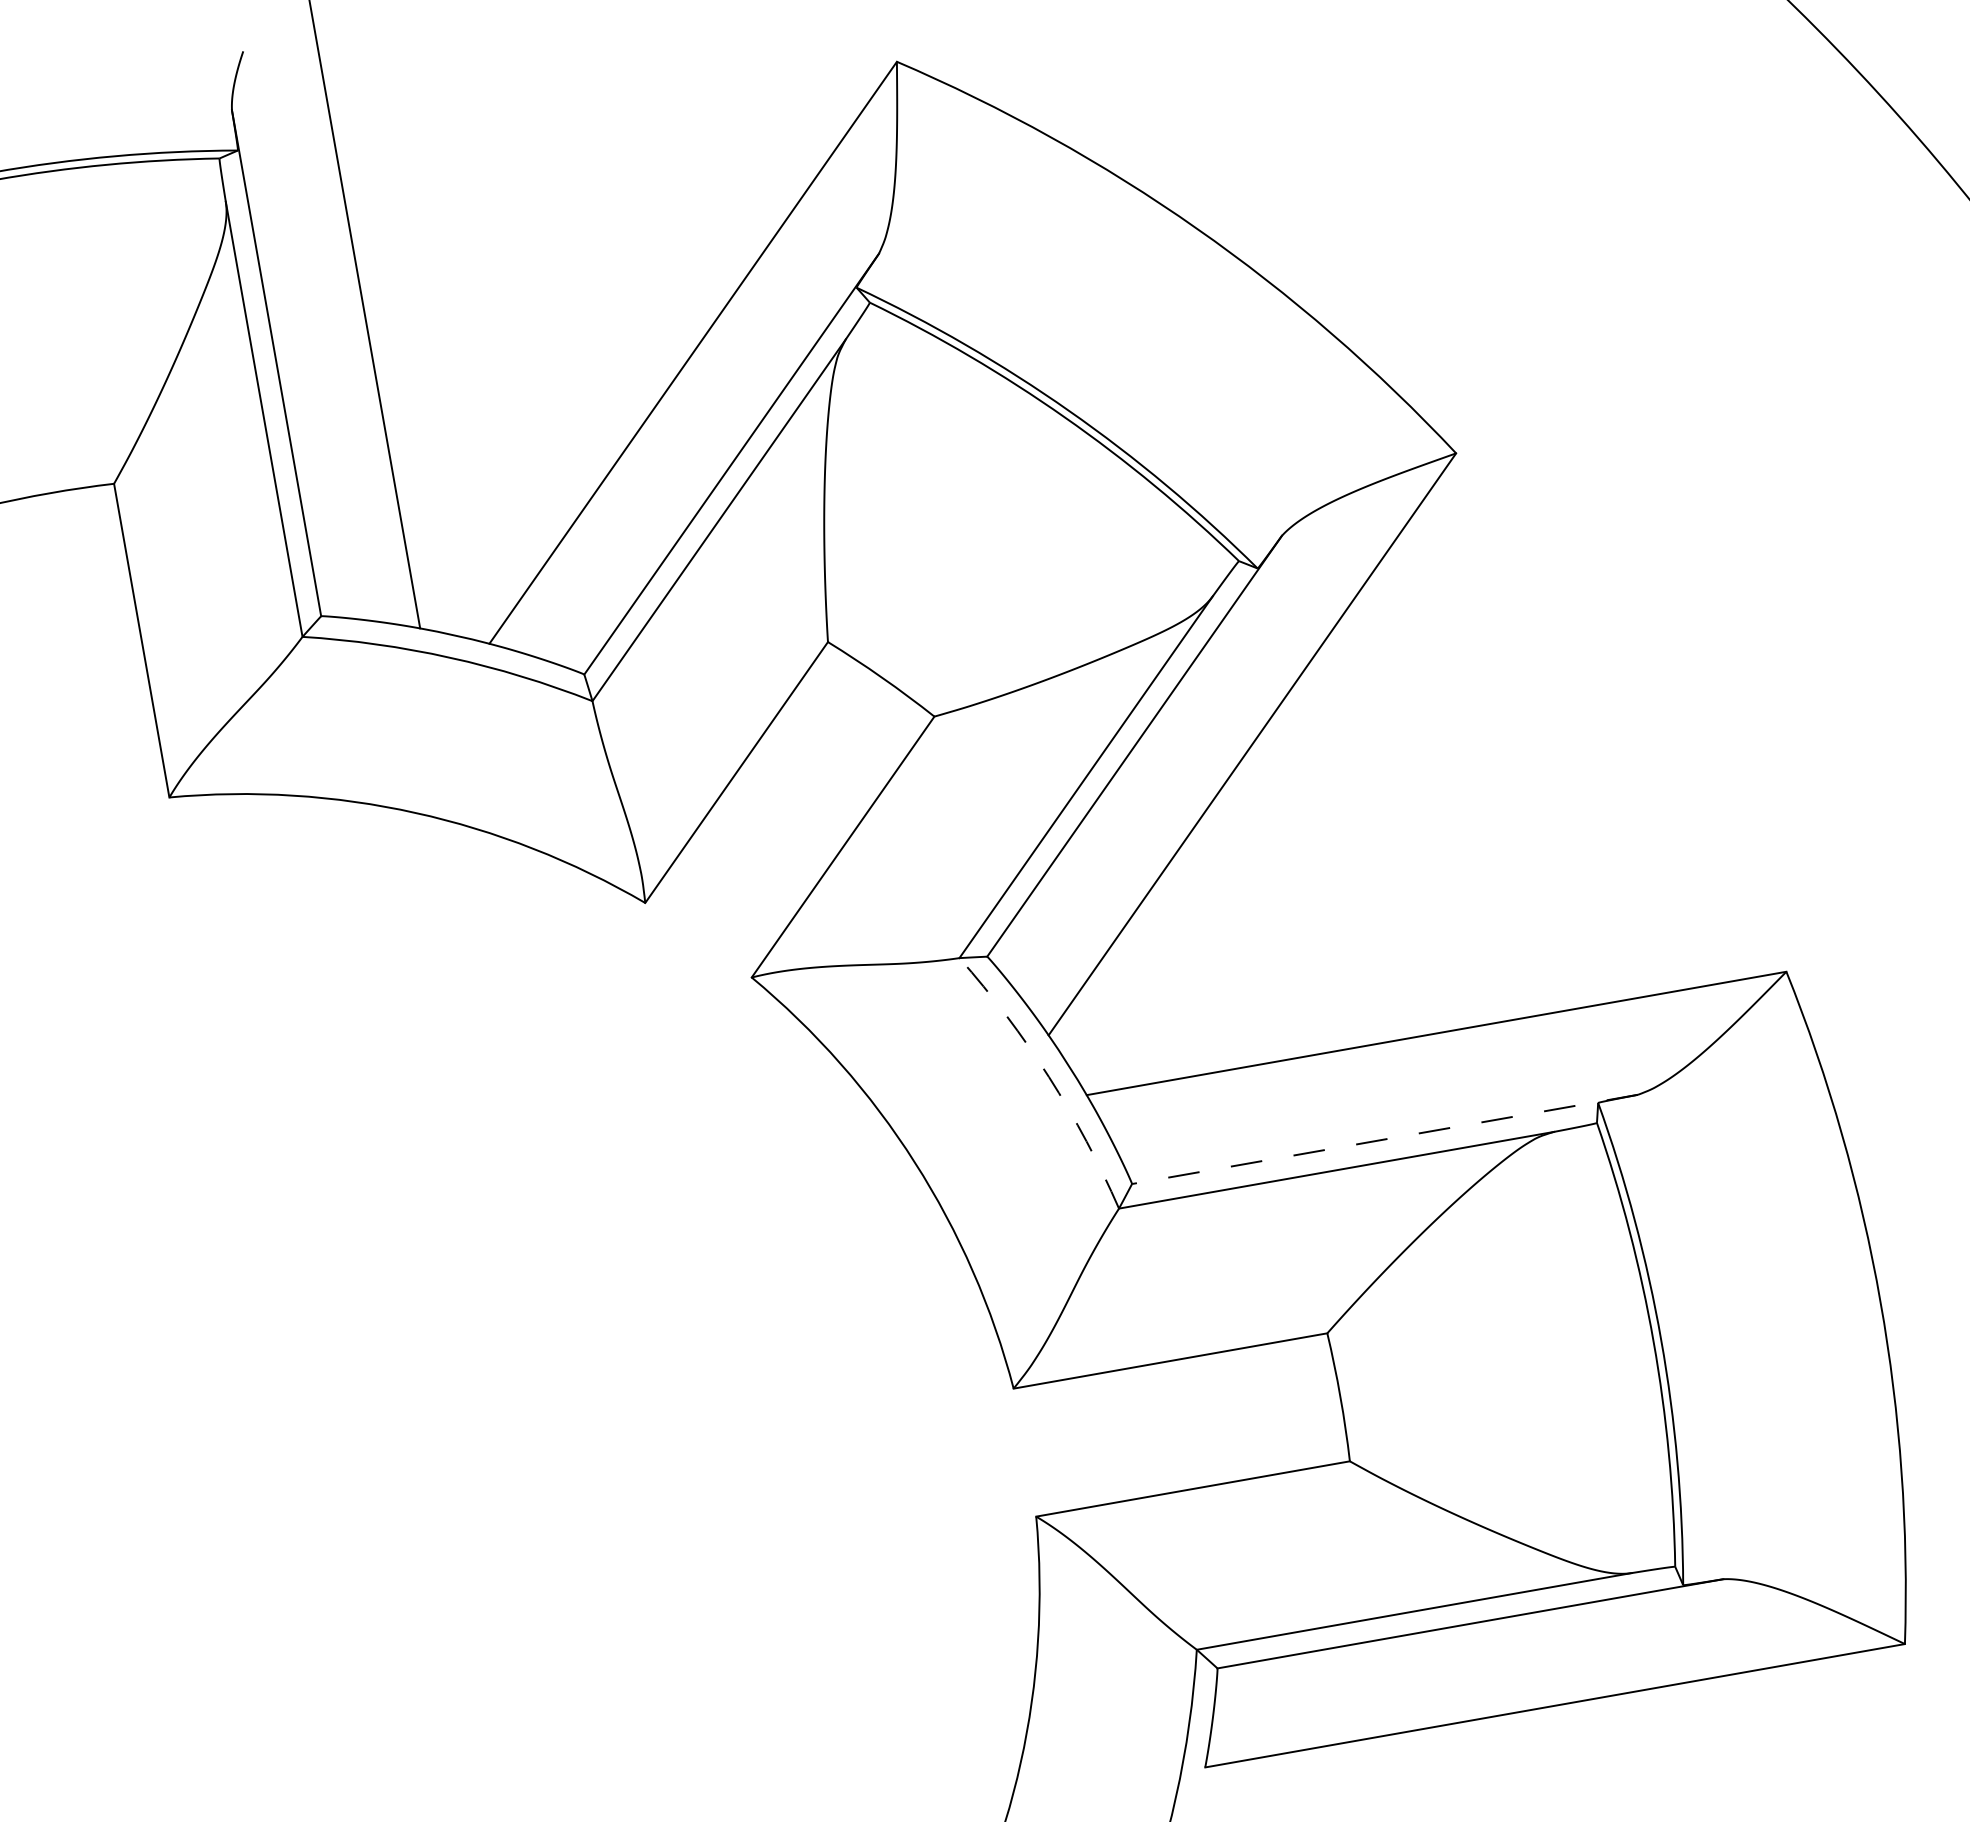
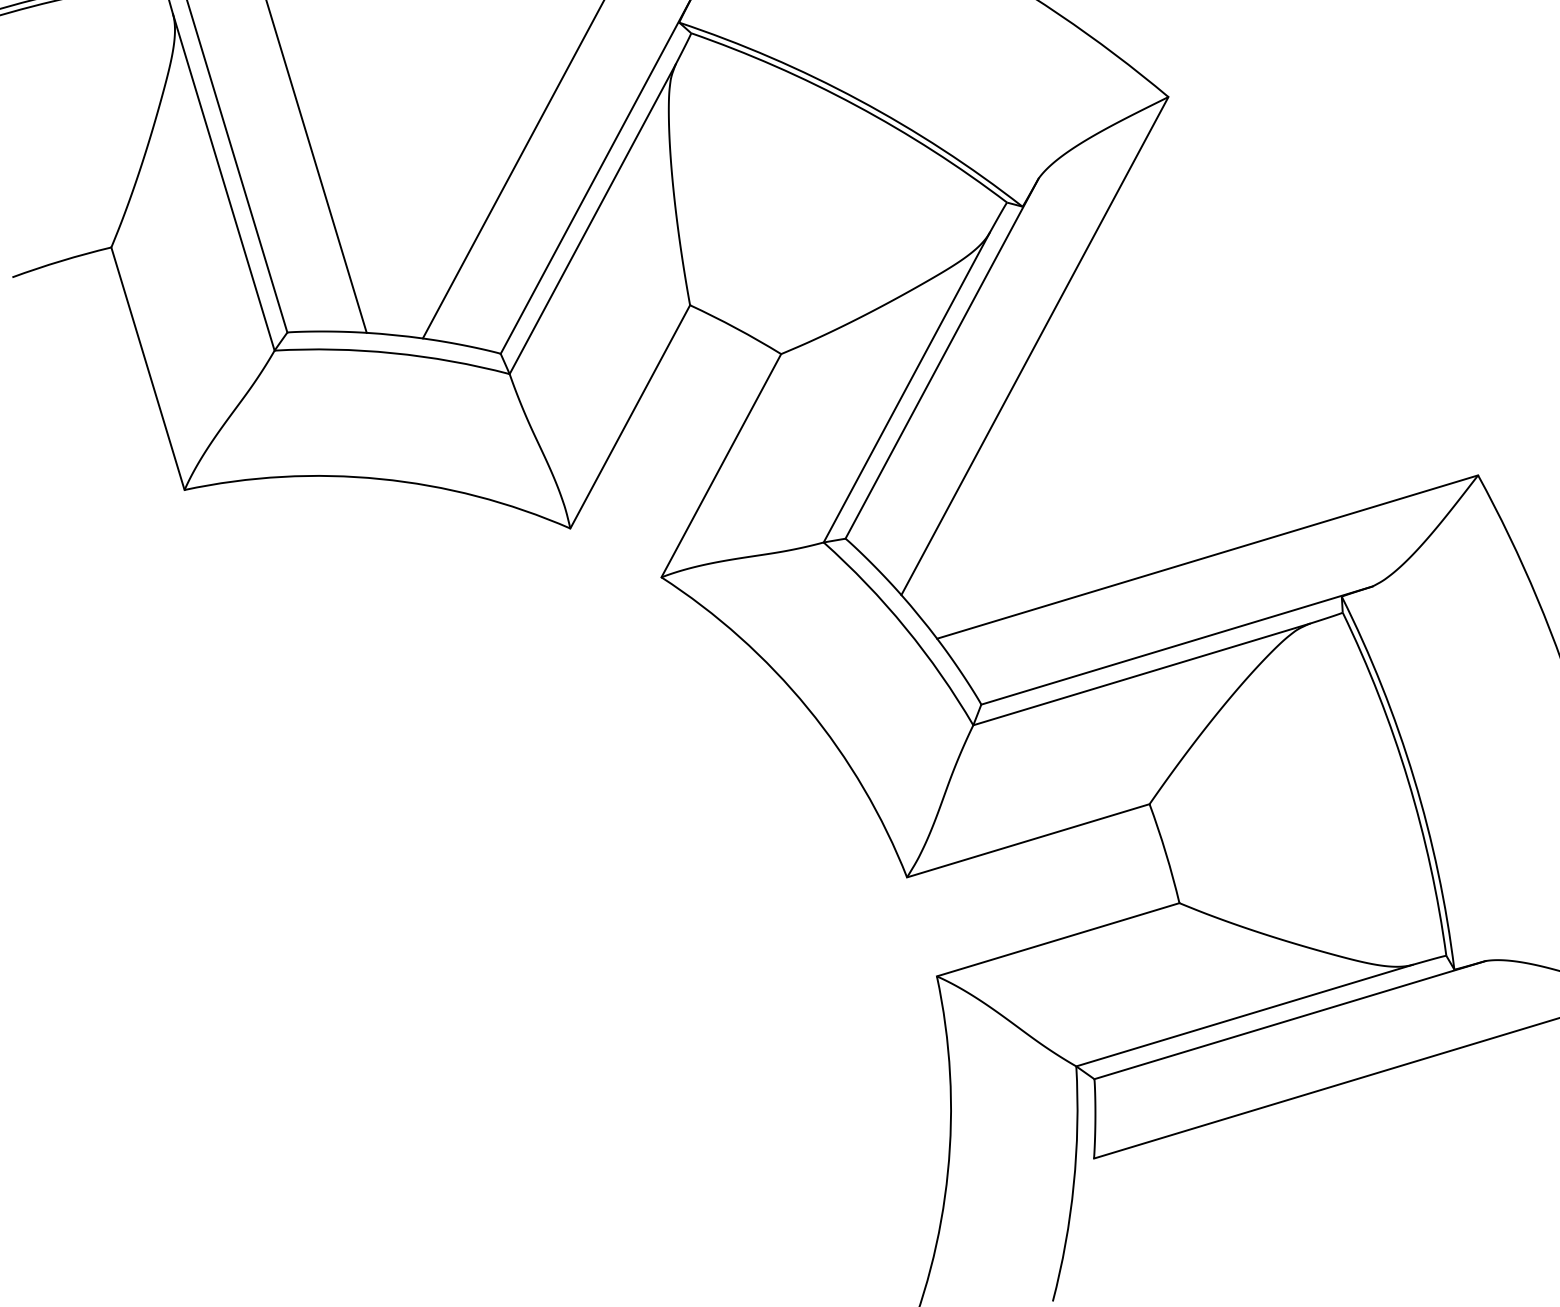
arc: (1049, 1077) -> (906, 628), dashed -> solid
line: (1385, 1139) -> (1177, 645), dashed -> solid

